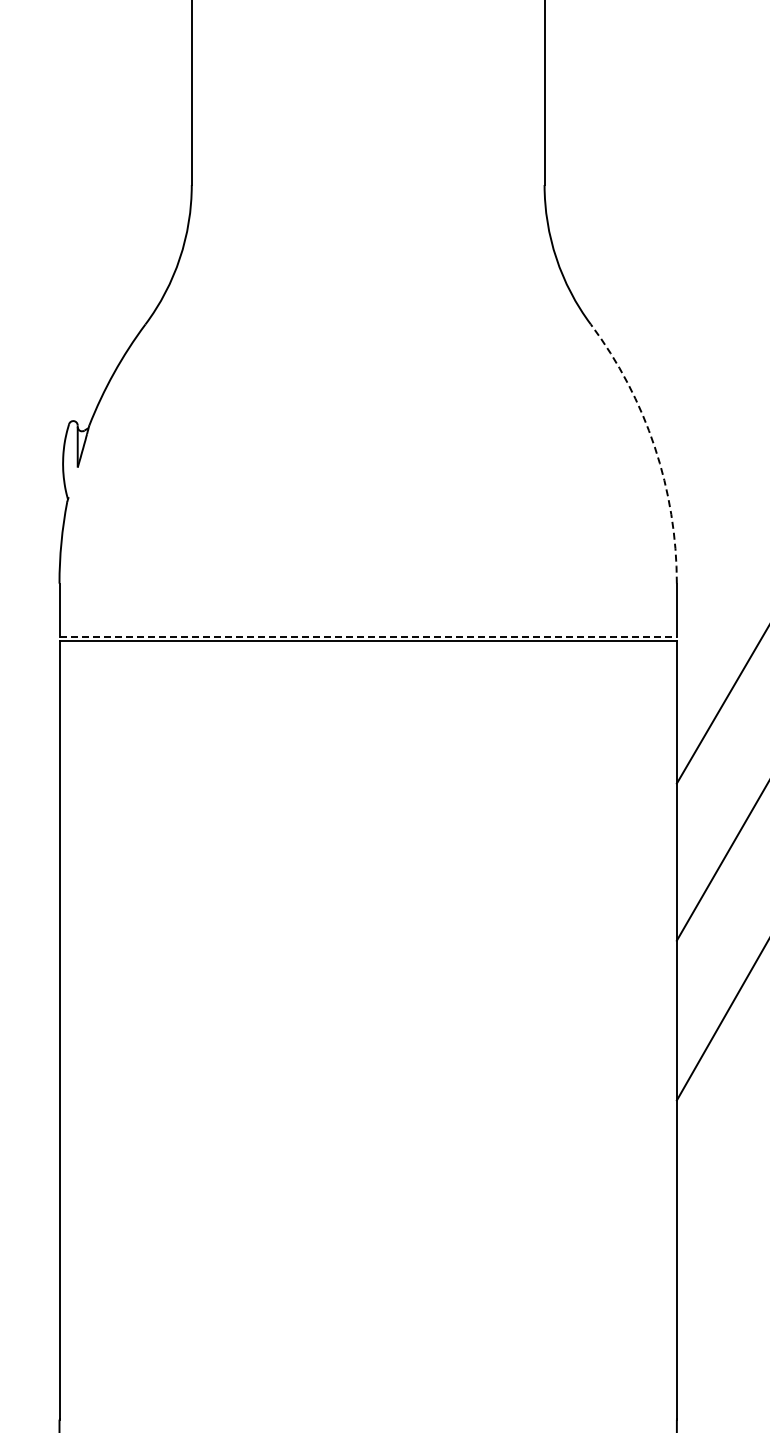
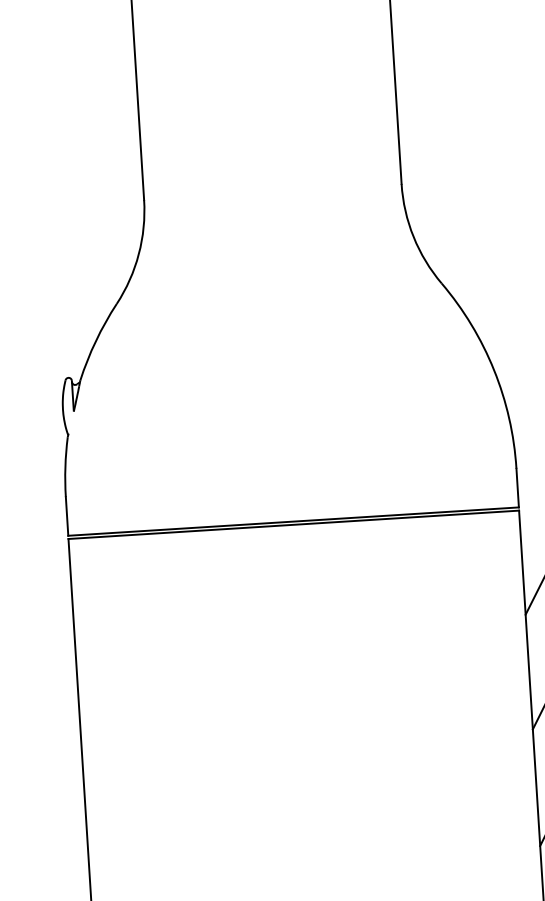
arc: (654, 447) -> (493, 370), dashed -> solid
line: (368, 636) -> (293, 521), dashed -> solid

